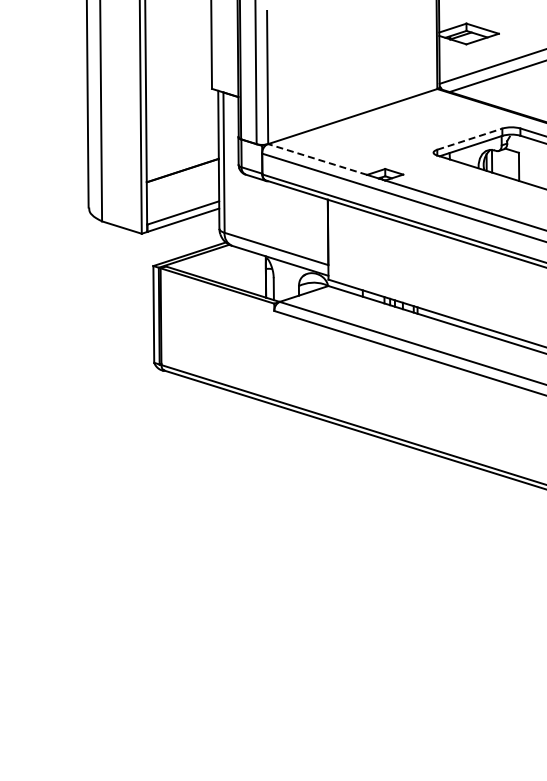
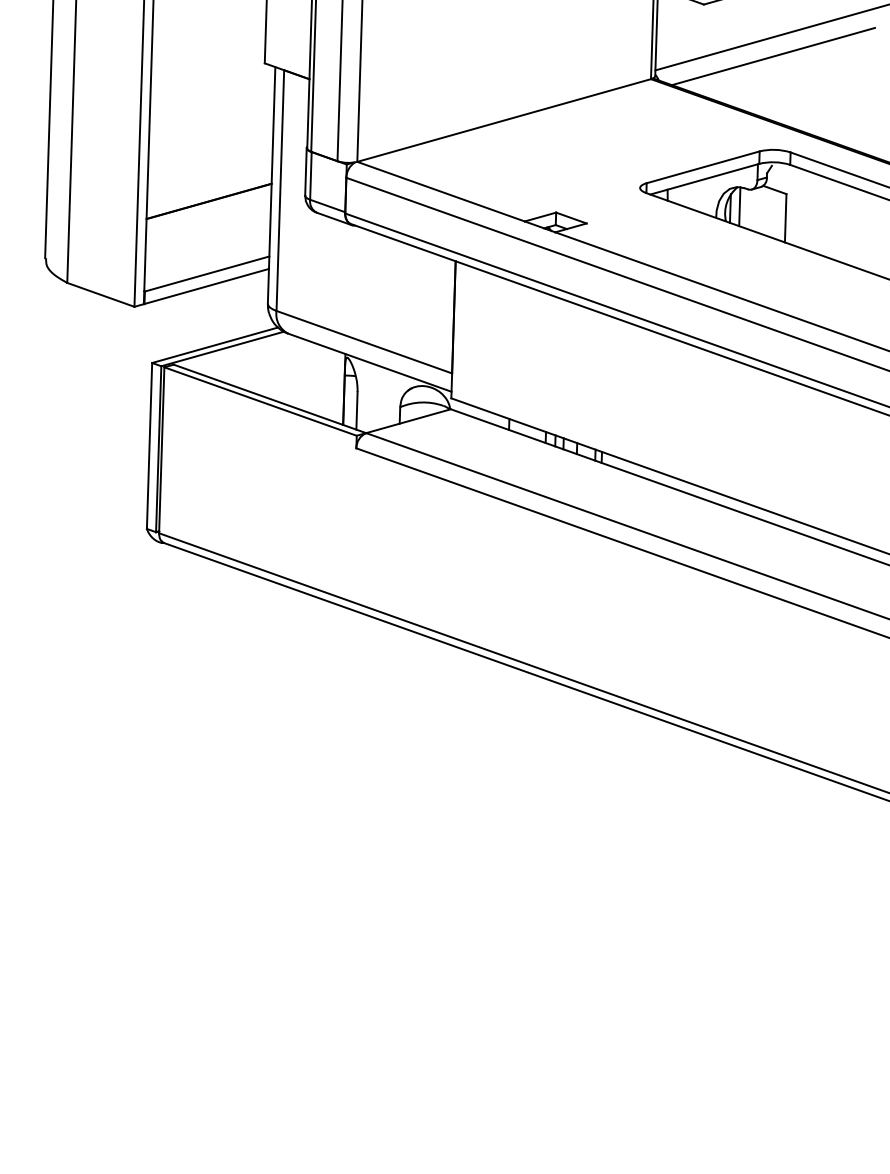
line: (470, 139) -> (704, 167), dashed -> solid
line: (317, 159) -> (440, 191), dashed -> solid

